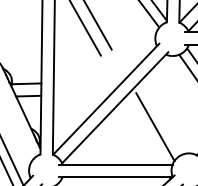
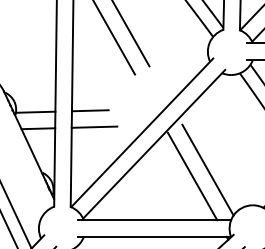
line: (67, 82) -> (90, 110), added
line: (70, 94) -> (94, 126), added
line: (143, 131) -> (192, 176), added

